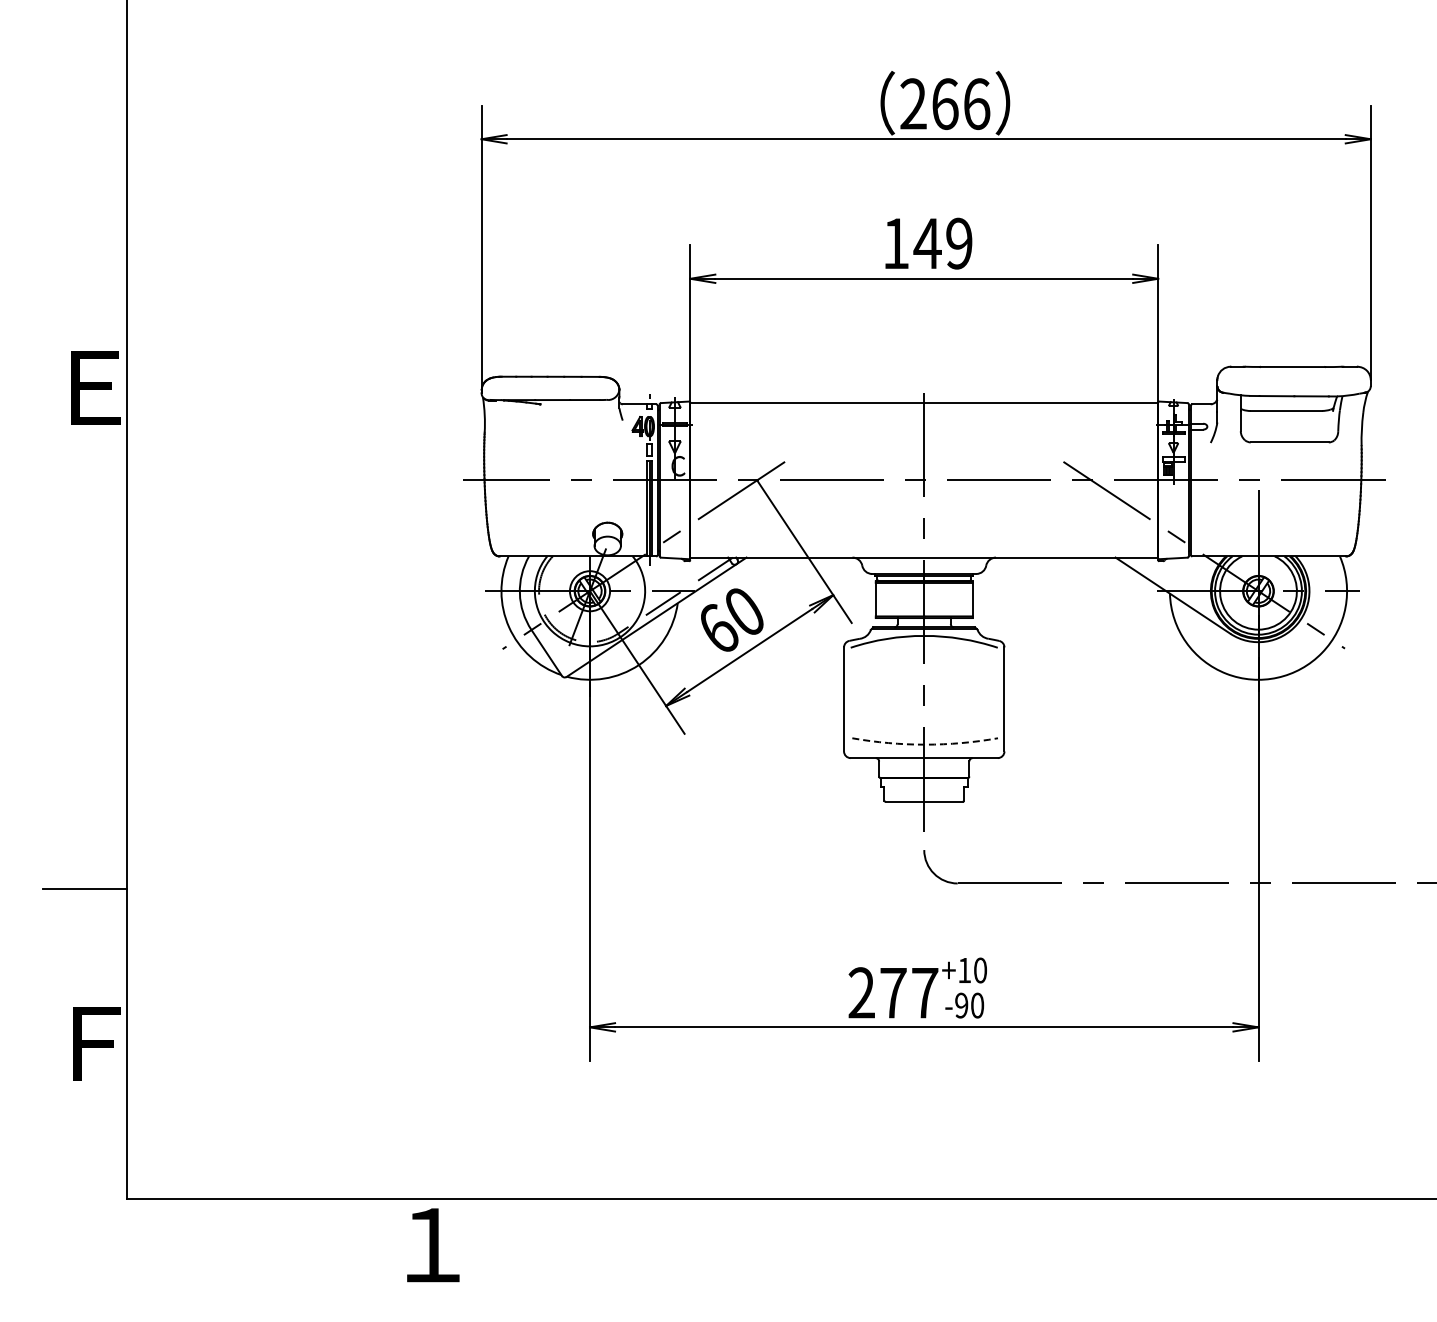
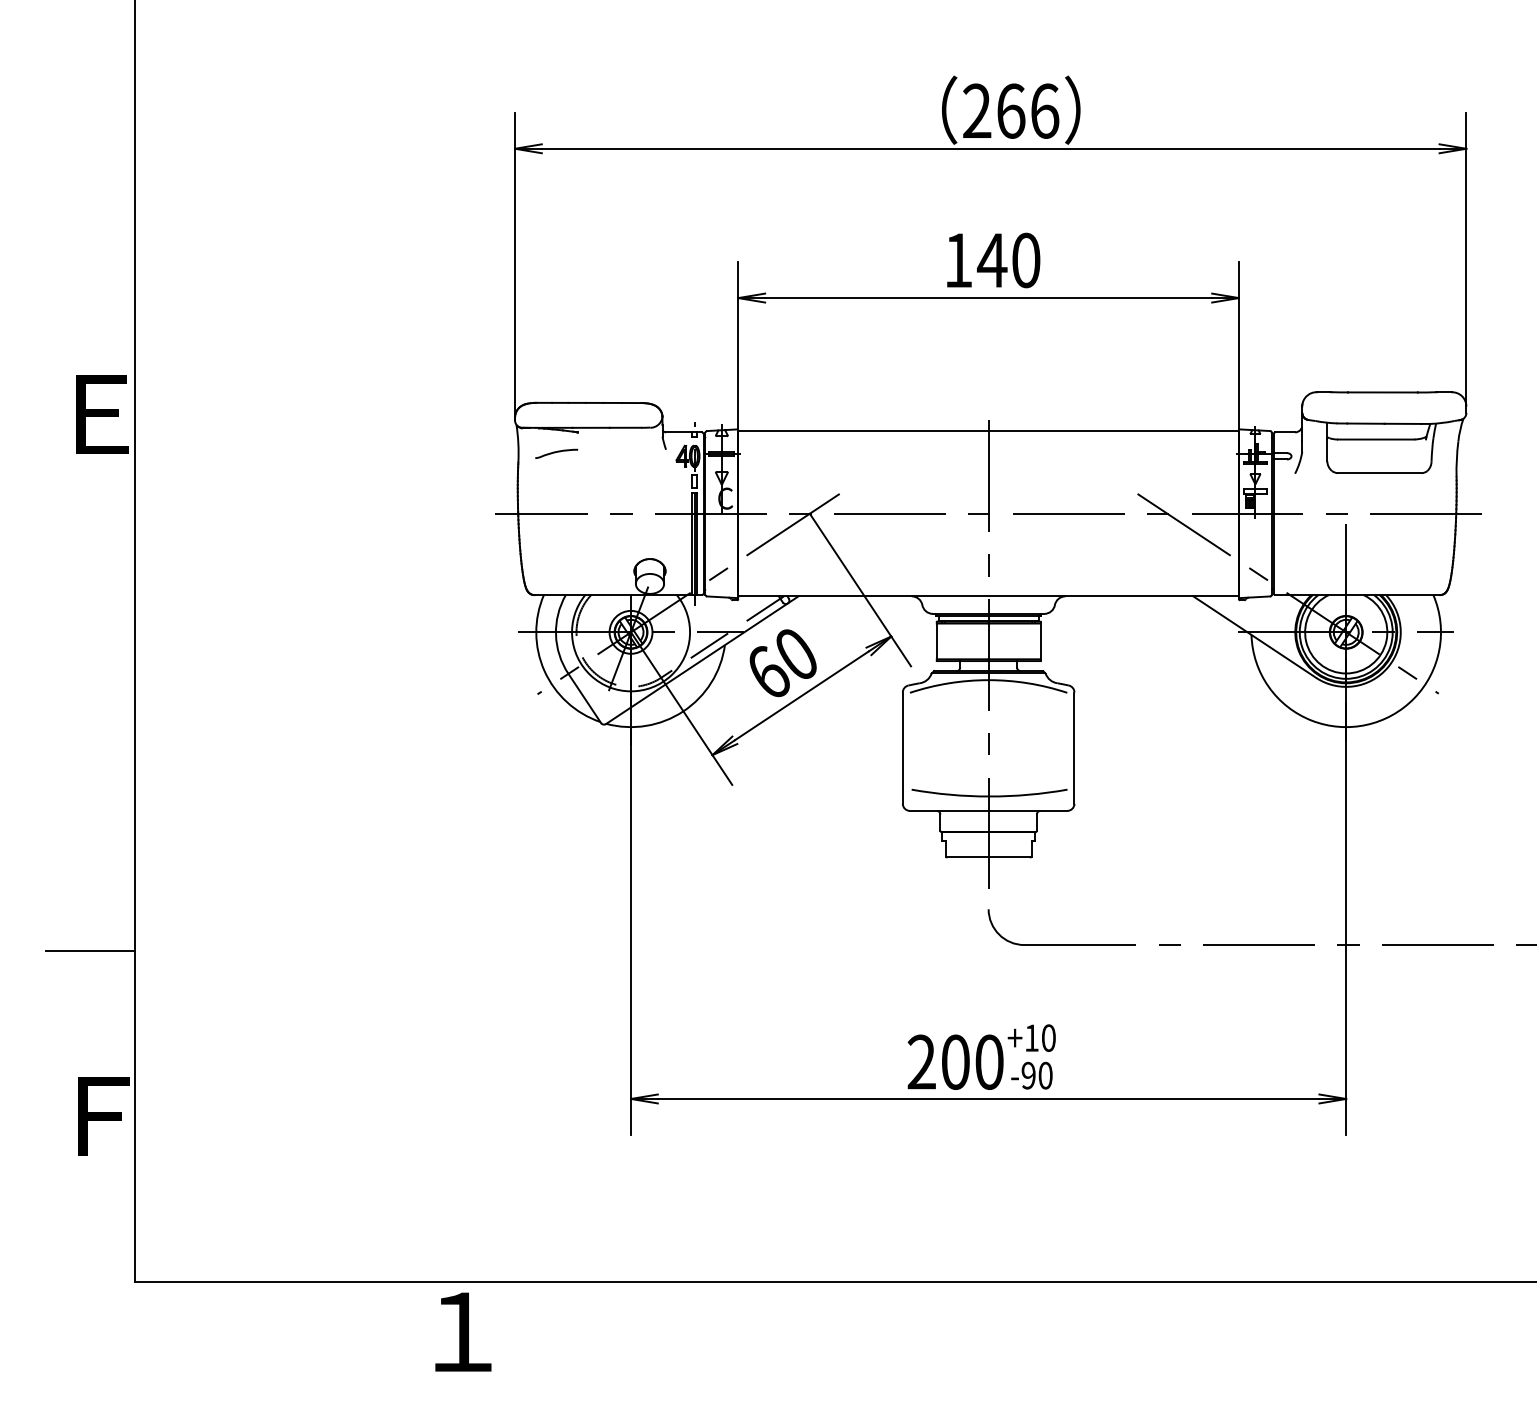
text: (959, 243) -> (1026, 260), 149 -> 140
curve: (520, 423) -> (556, 452), added
arc: (925, 744) -> (989, 796), dashed -> solid
text: (909, 992) -> (972, 1061), 277 -> 200

